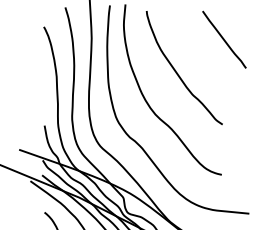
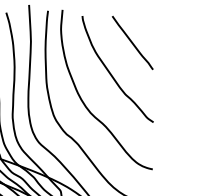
line: (224, 39) -> (132, 42), moved

